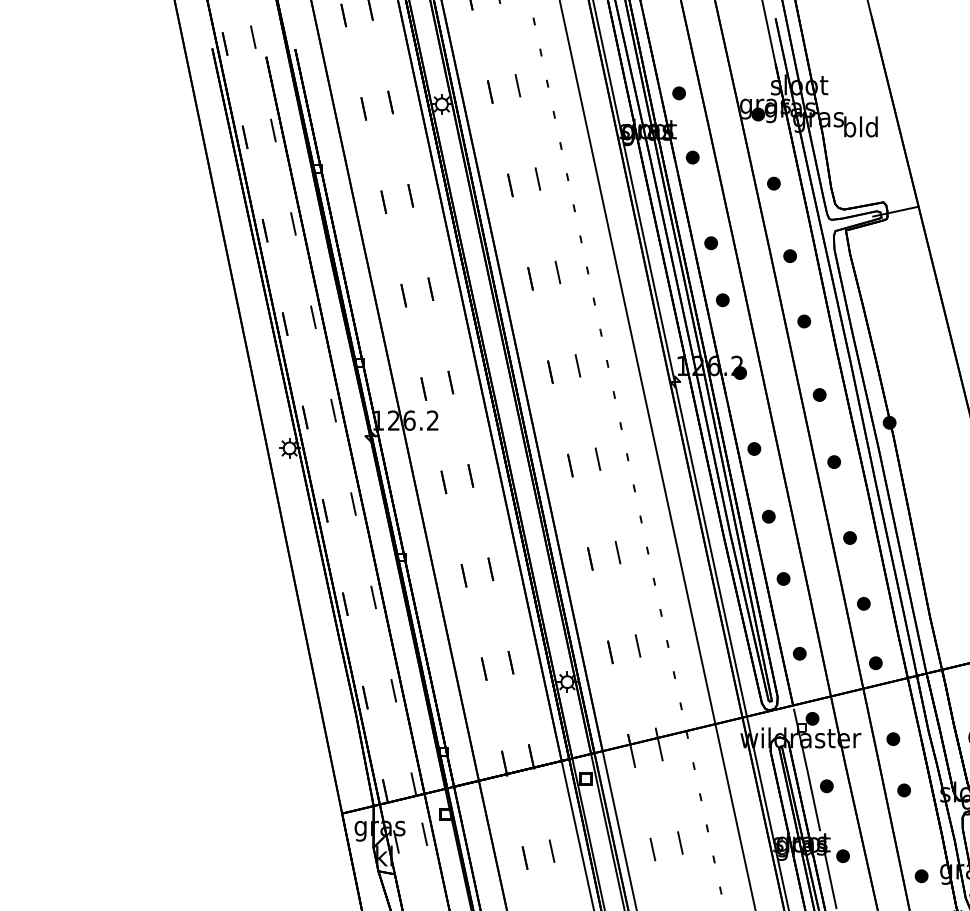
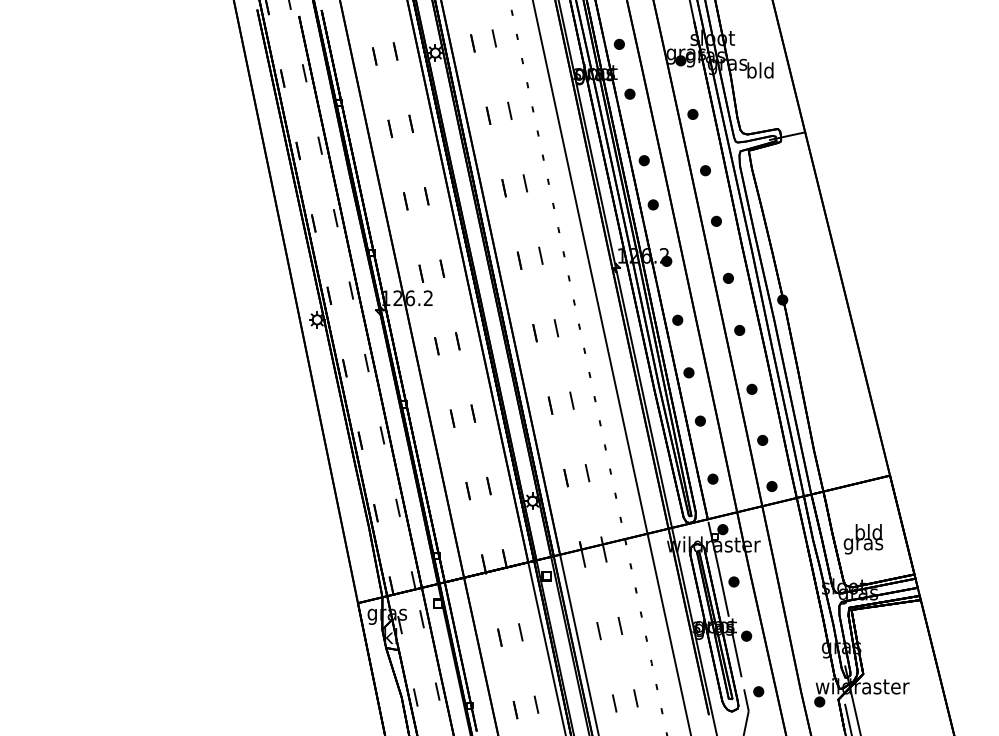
part: (893, 737) -> (785, 544), removed
part: (903, 789) -> (793, 584), removed
part: (921, 875) -> (807, 651), removed

